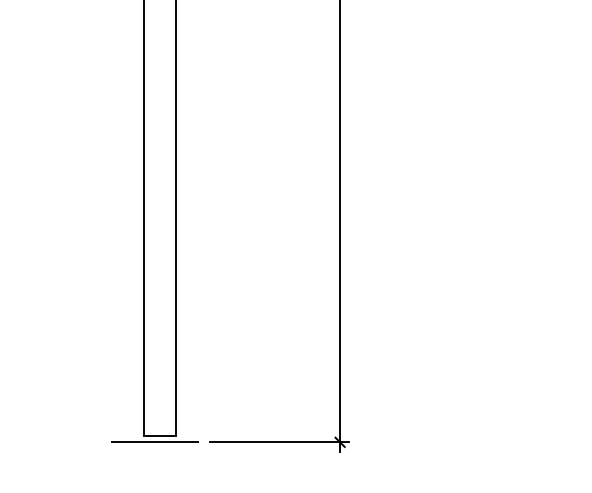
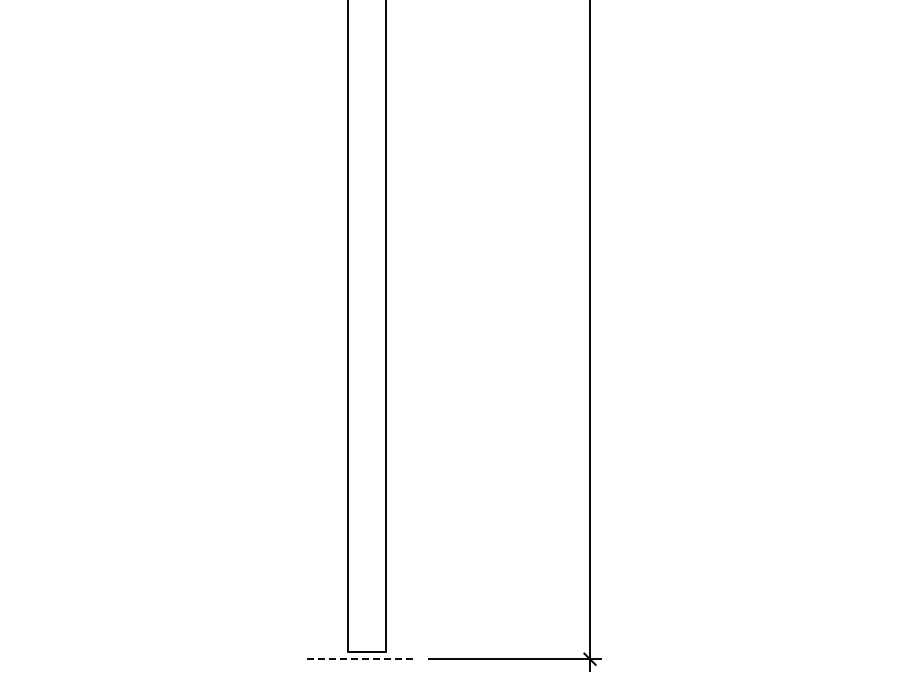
line: (155, 442) -> (361, 659), solid -> dashed

